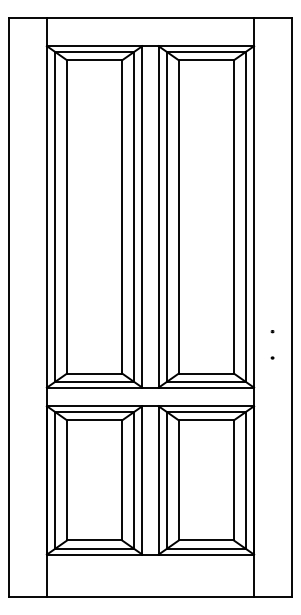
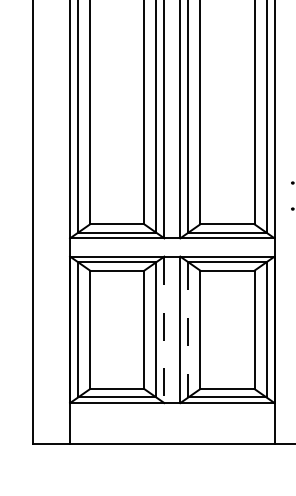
line: (142, 480) -> (164, 329), solid -> dashed
line: (166, 480) -> (188, 329), solid -> dashed

